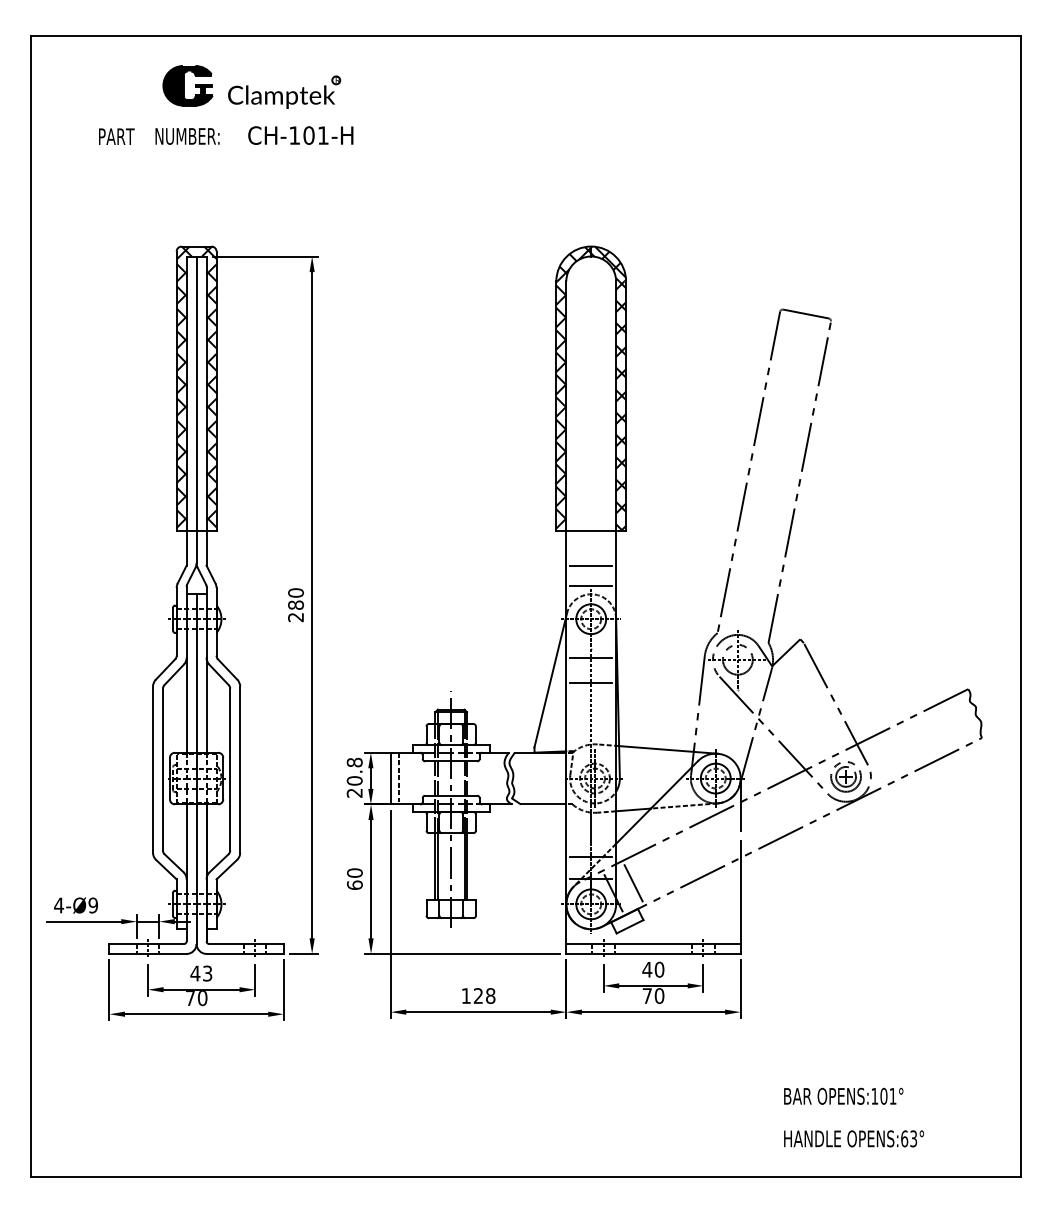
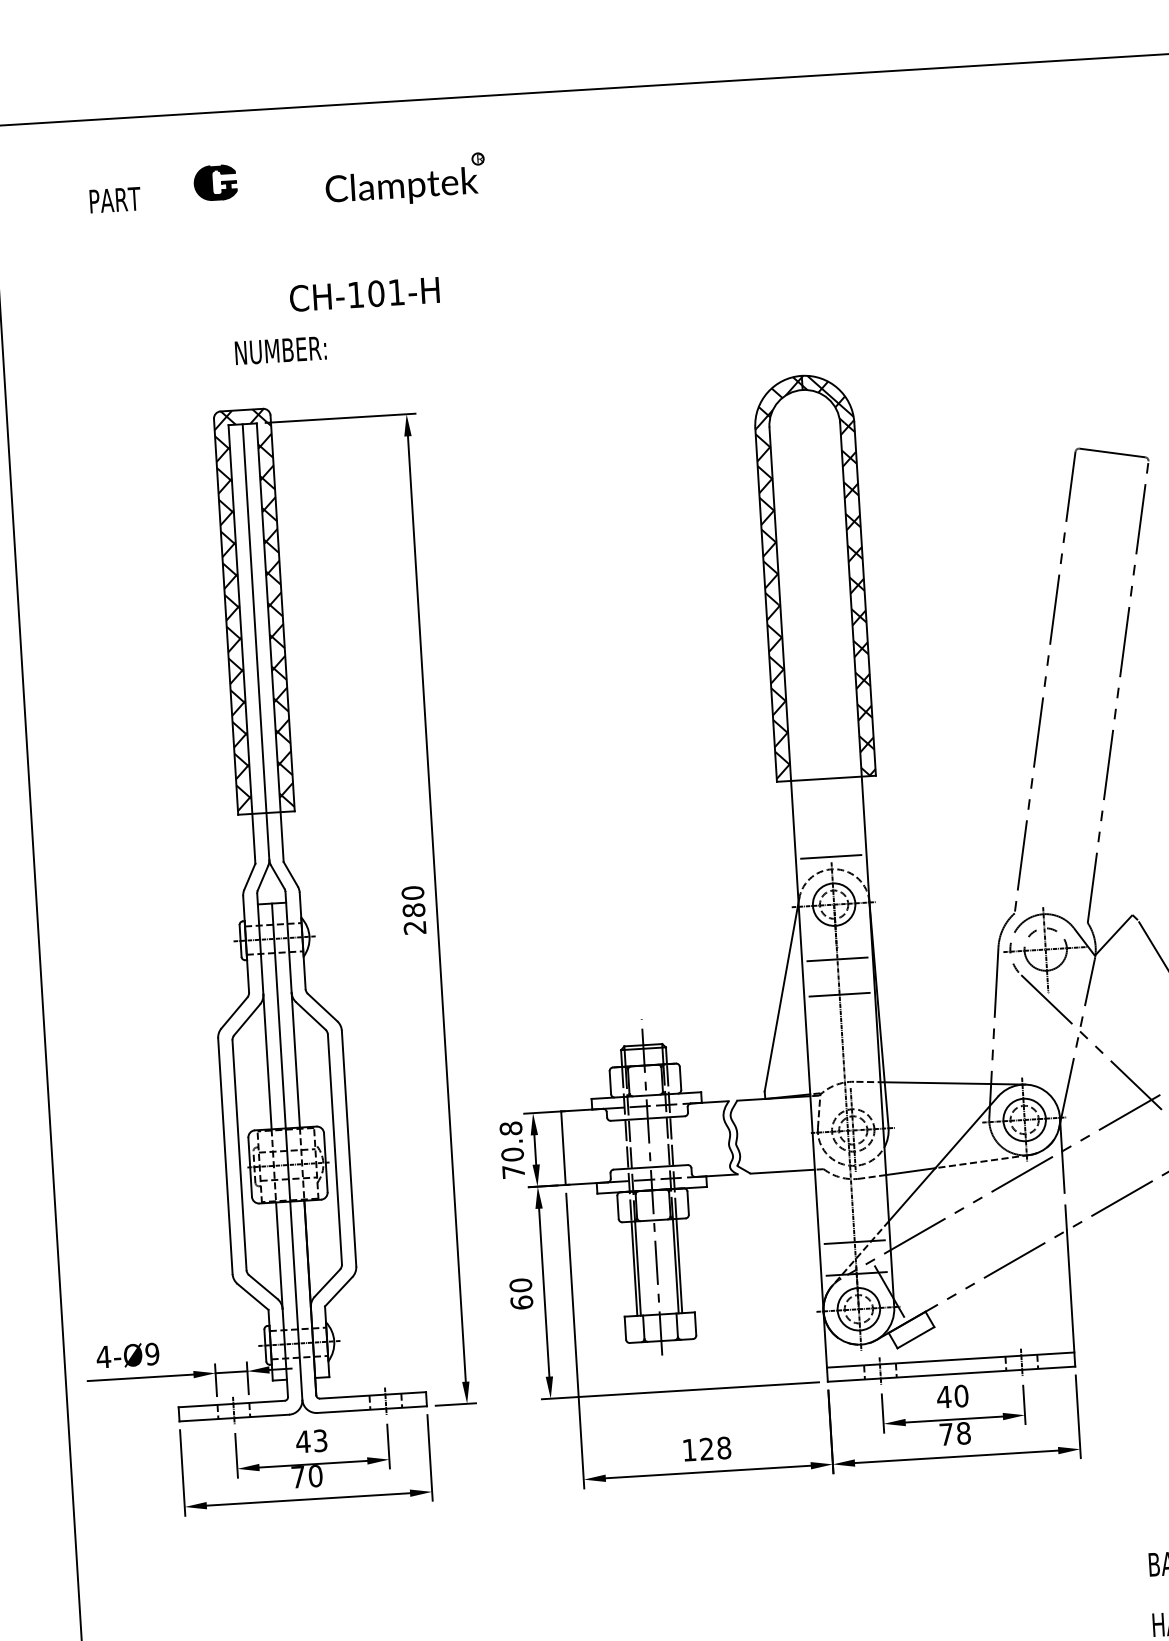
part: (187, 85) -> (214, 182), size x0.6
part: (284, 91) -> (405, 179), moved
text: (300, 135) -> (364, 294), moved
text: (116, 136) -> (114, 199), moved
text: (187, 136) -> (280, 350), moved
line: (591, 565) -> (829, 828), removed
line: (399, 778) -> (575, 1147), removed
text: (354, 792) -> (513, 1171), 20.8 -> 70.8
line: (633, 883) -> (917, 1276), removed
text: (659, 995) -> (963, 1432), 70 -> 78

